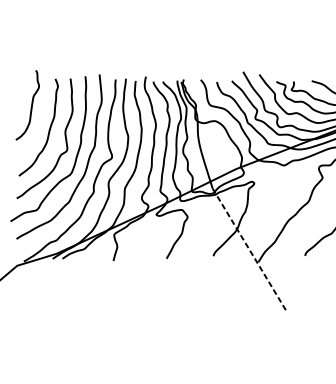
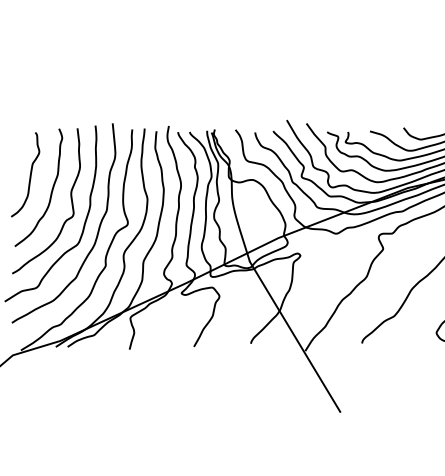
curve: (30, 105) -> (29, 175), moved
line: (250, 250) -> (295, 336), dashed -> solid

